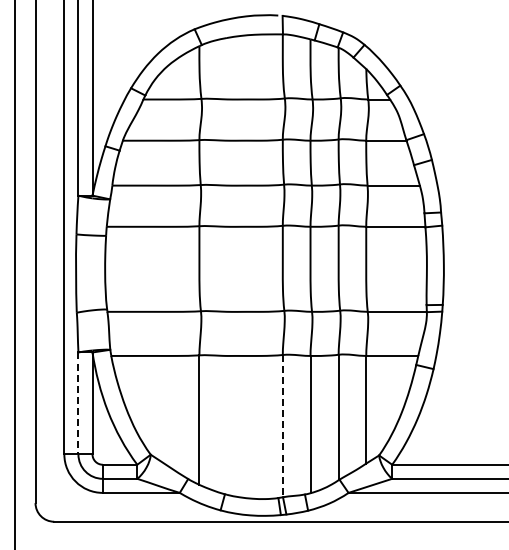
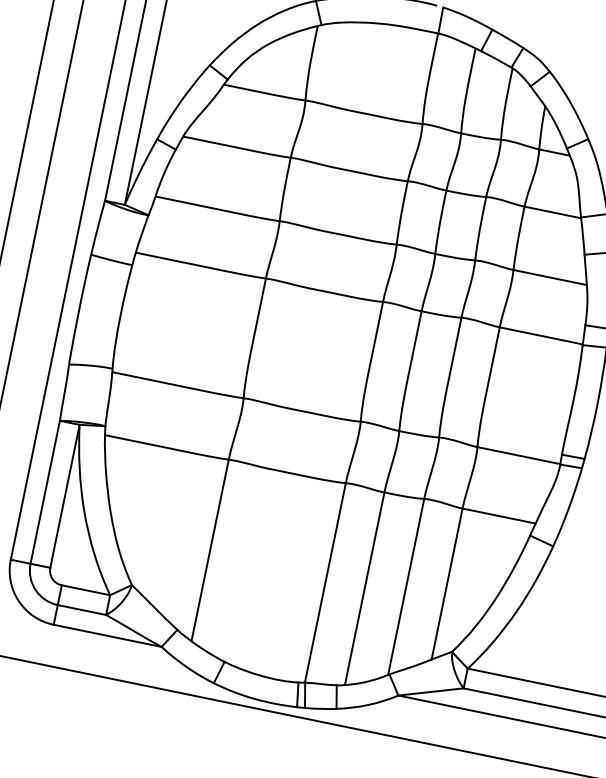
line: (78, 403) -> (45, 492), dashed -> solid
line: (282, 426) -> (324, 583), dashed -> solid

